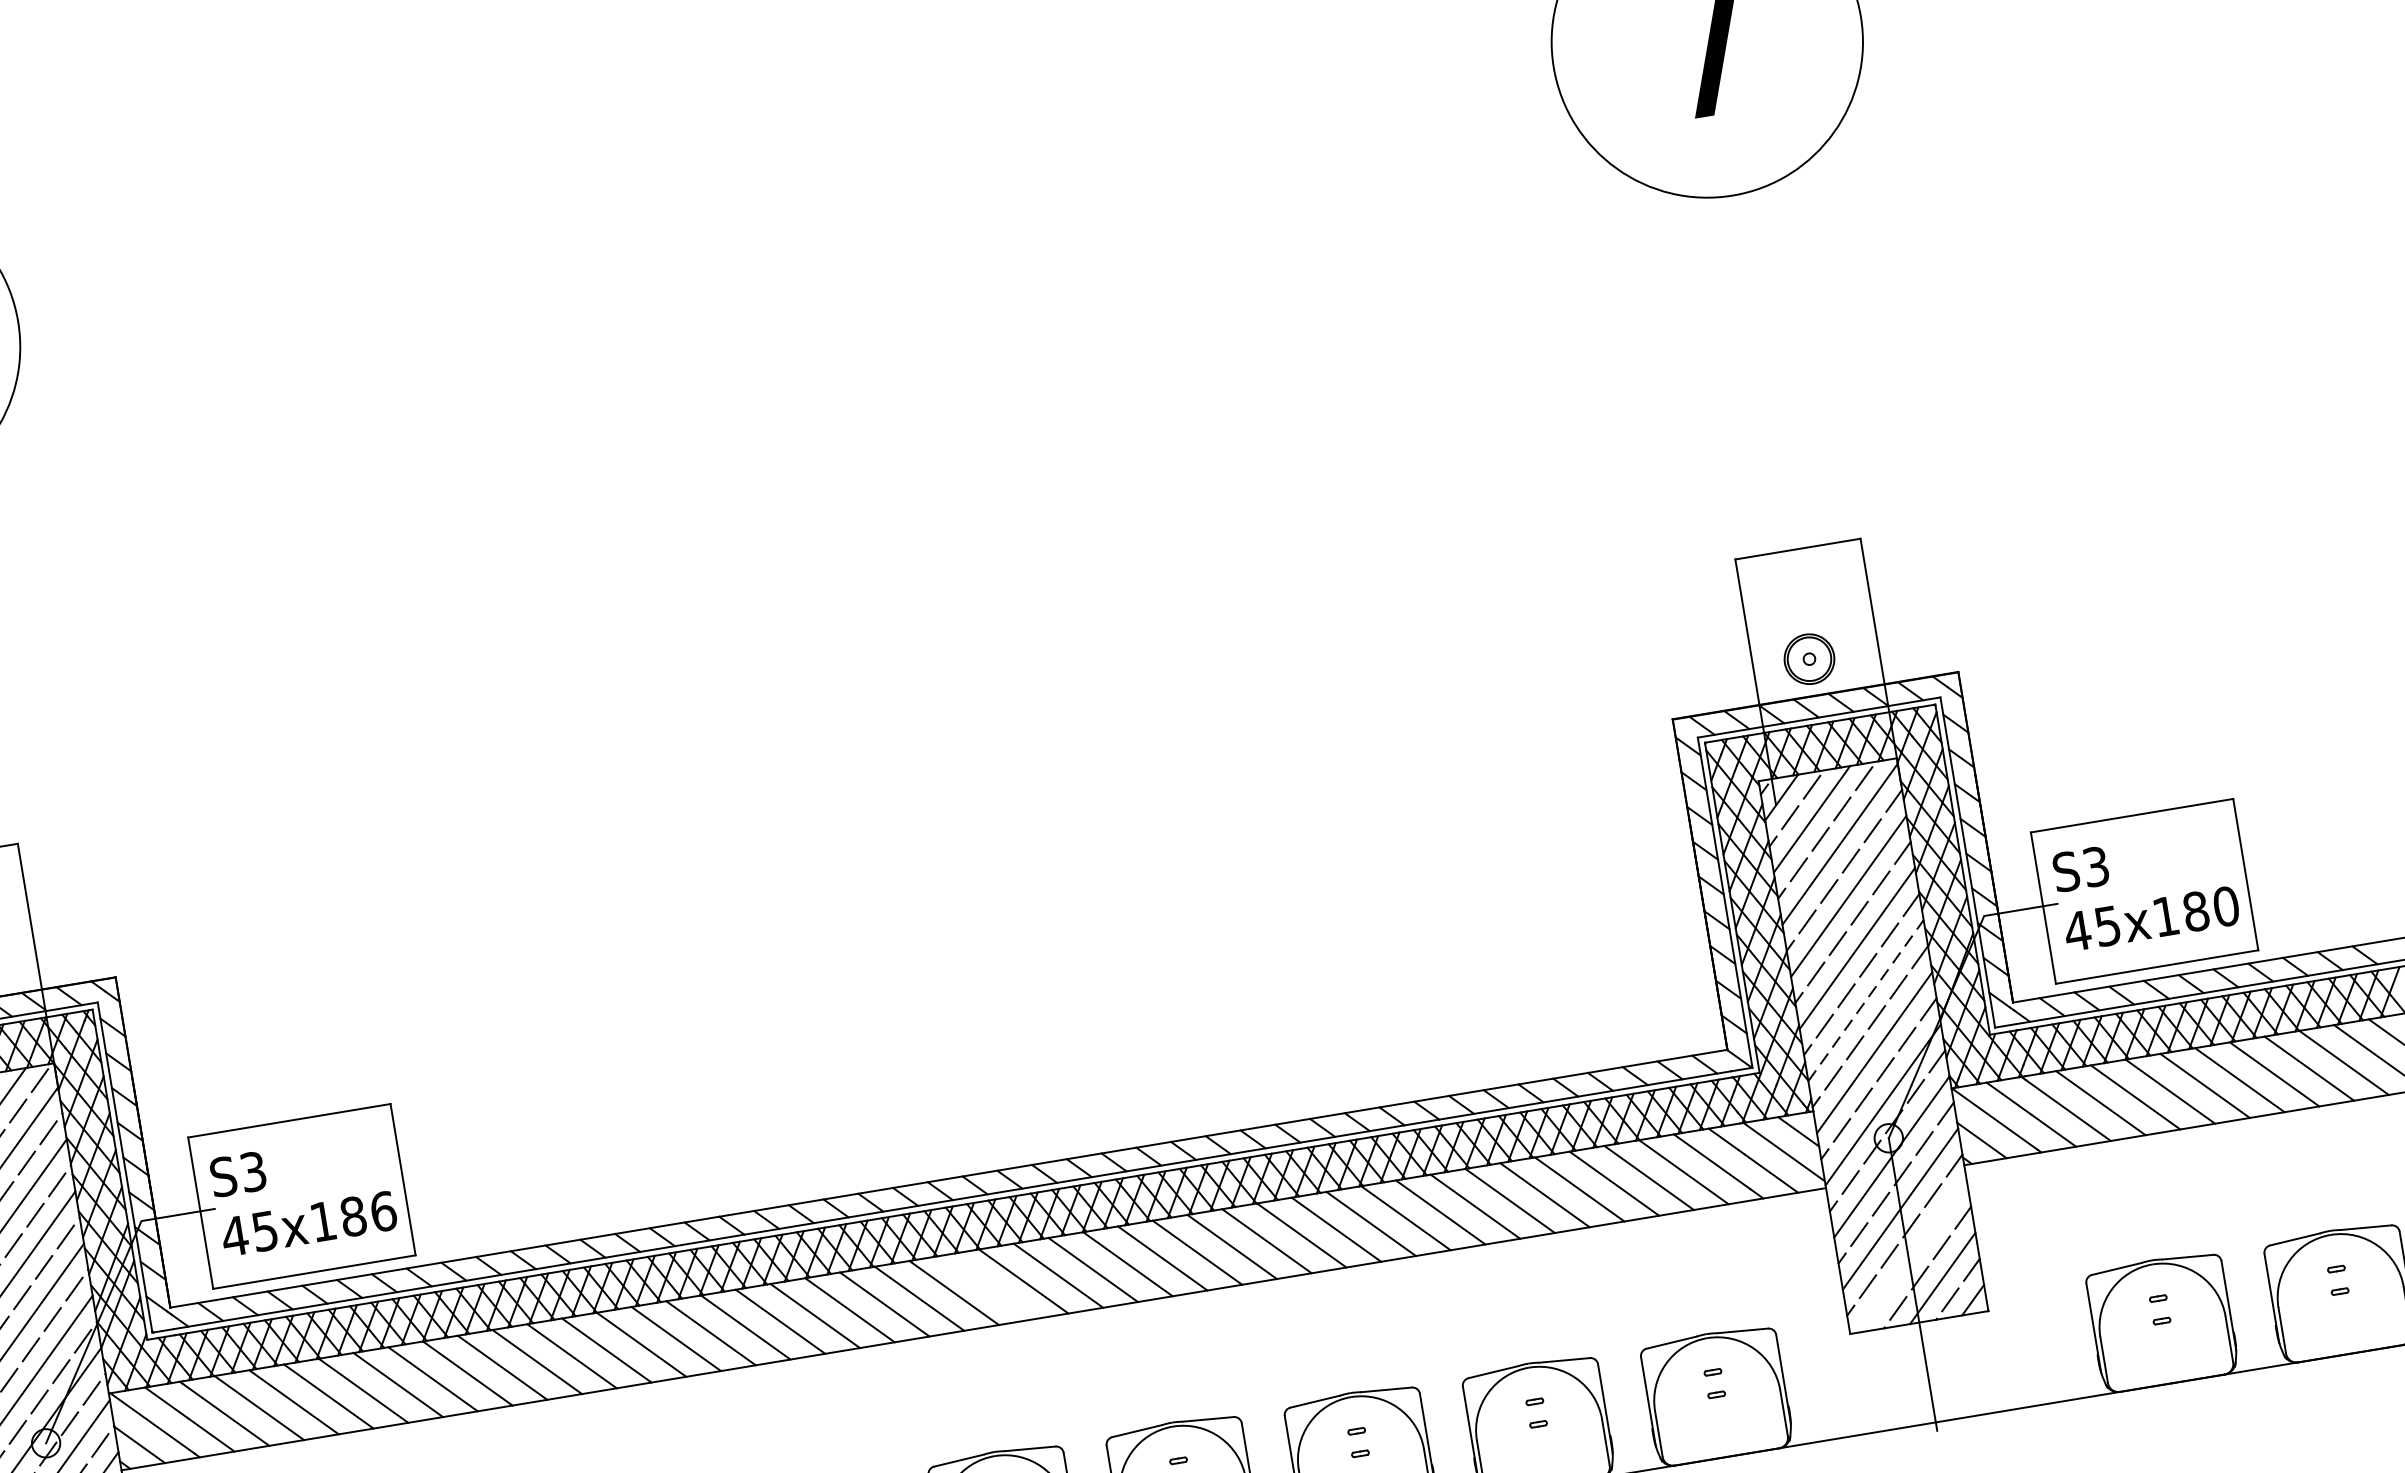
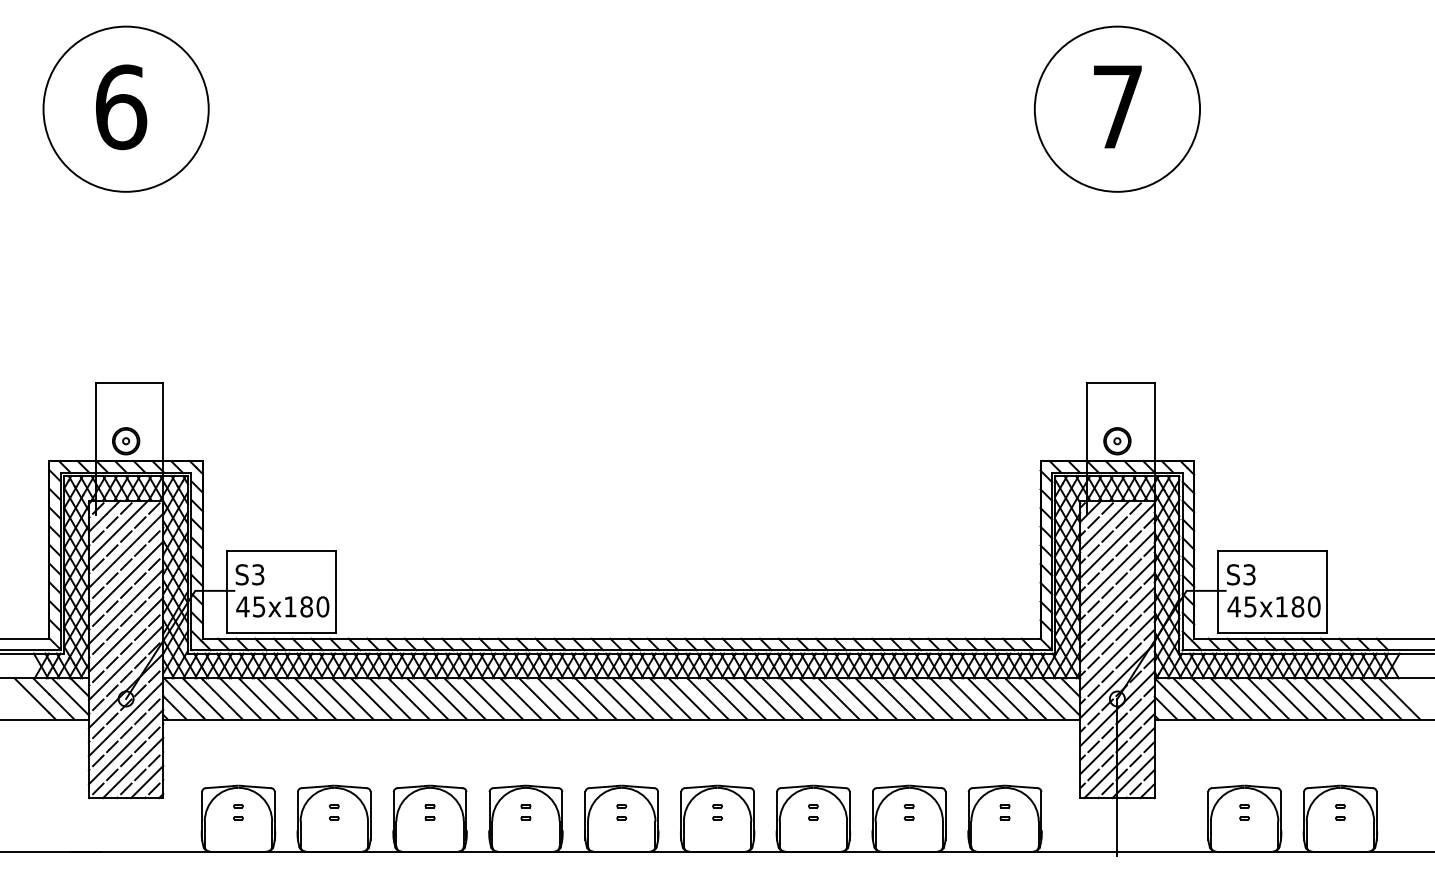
line: (1866, 999) -> (1117, 624), dashed -> solid
text: (382, 1211) -> (322, 606), 45x186 -> 45x180
line: (1912, 1255) -> (1119, 762), added
line: (989, 1286) -> (633, 698), added

